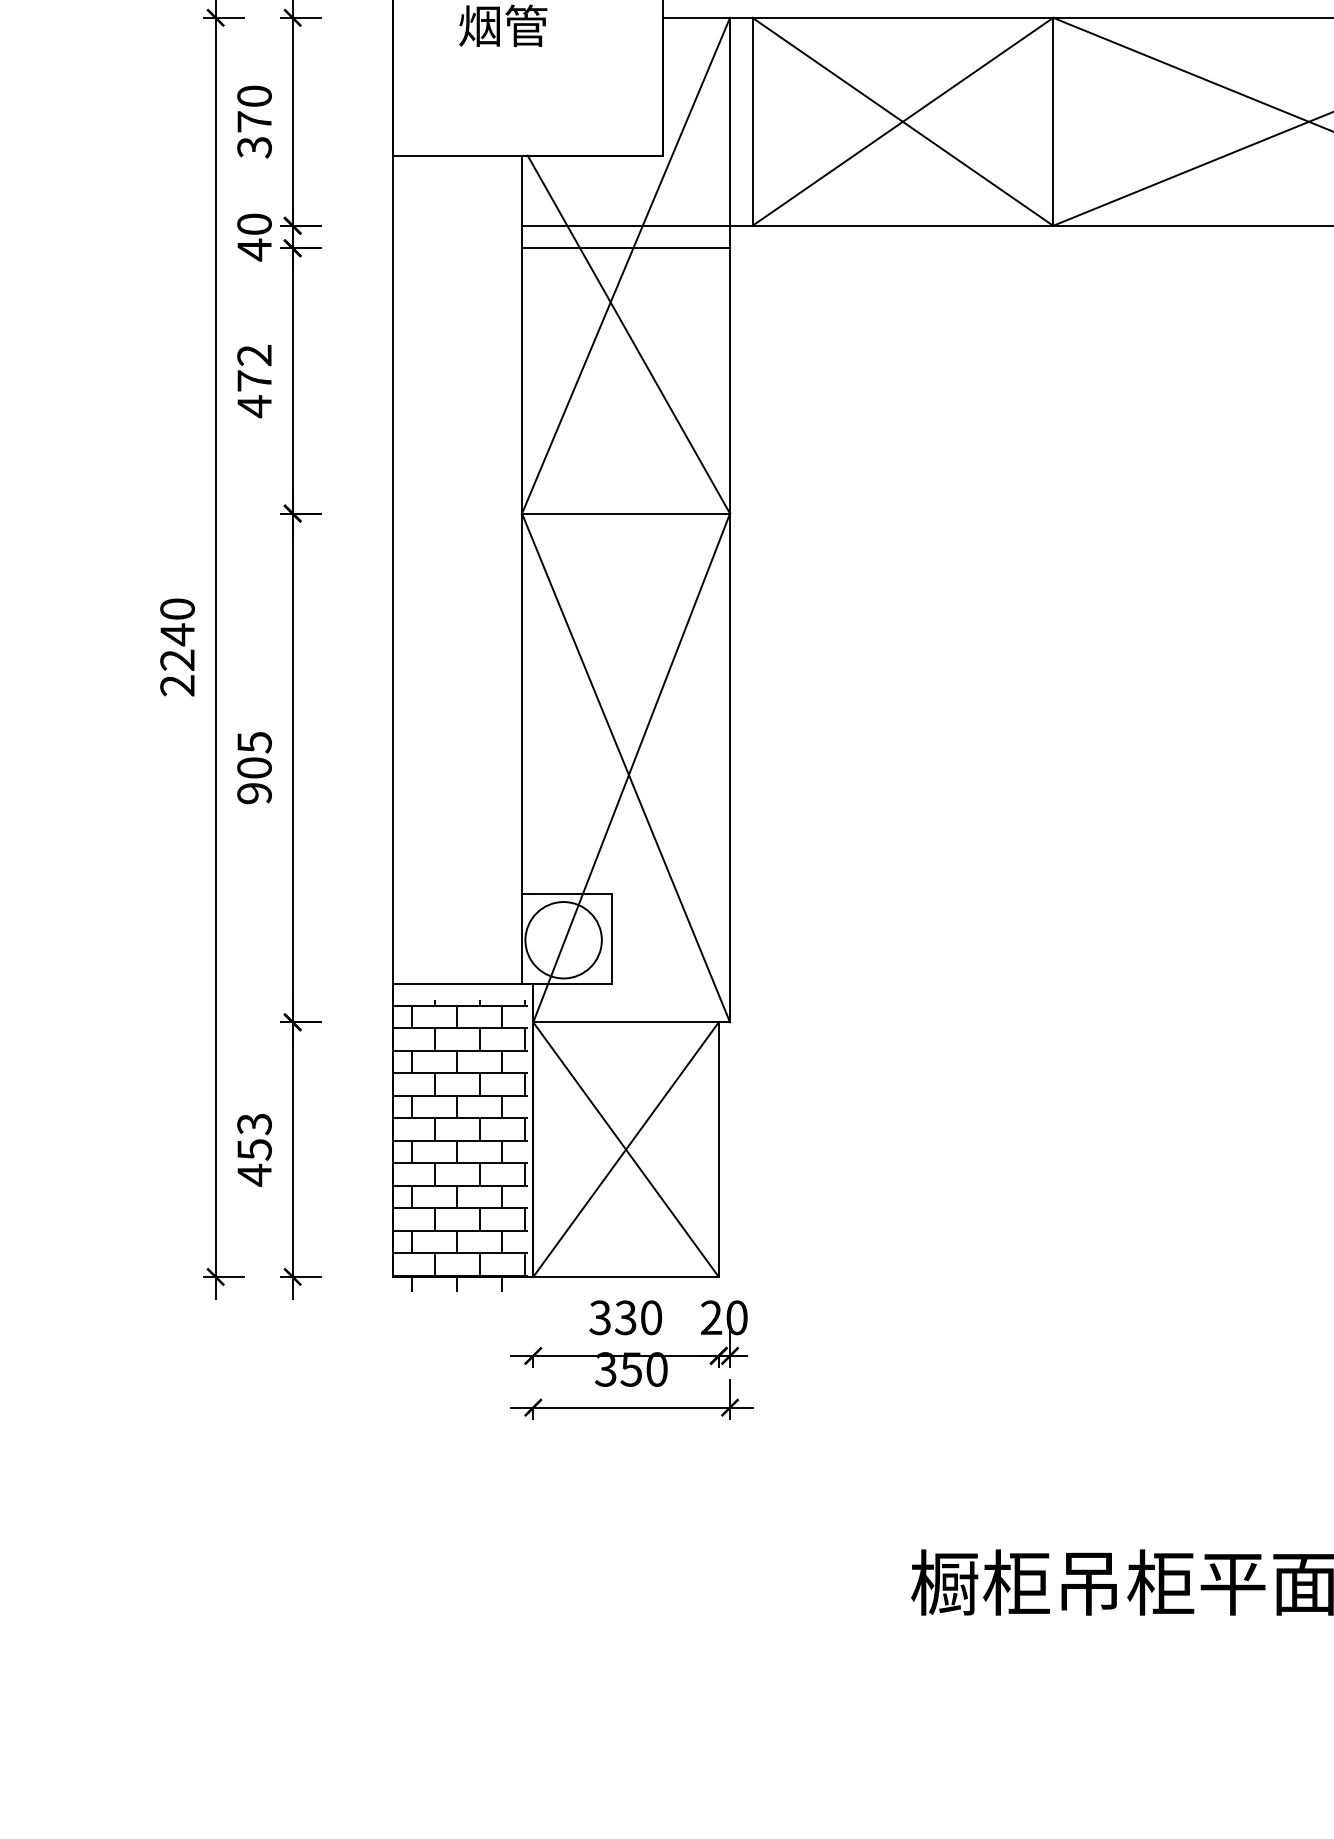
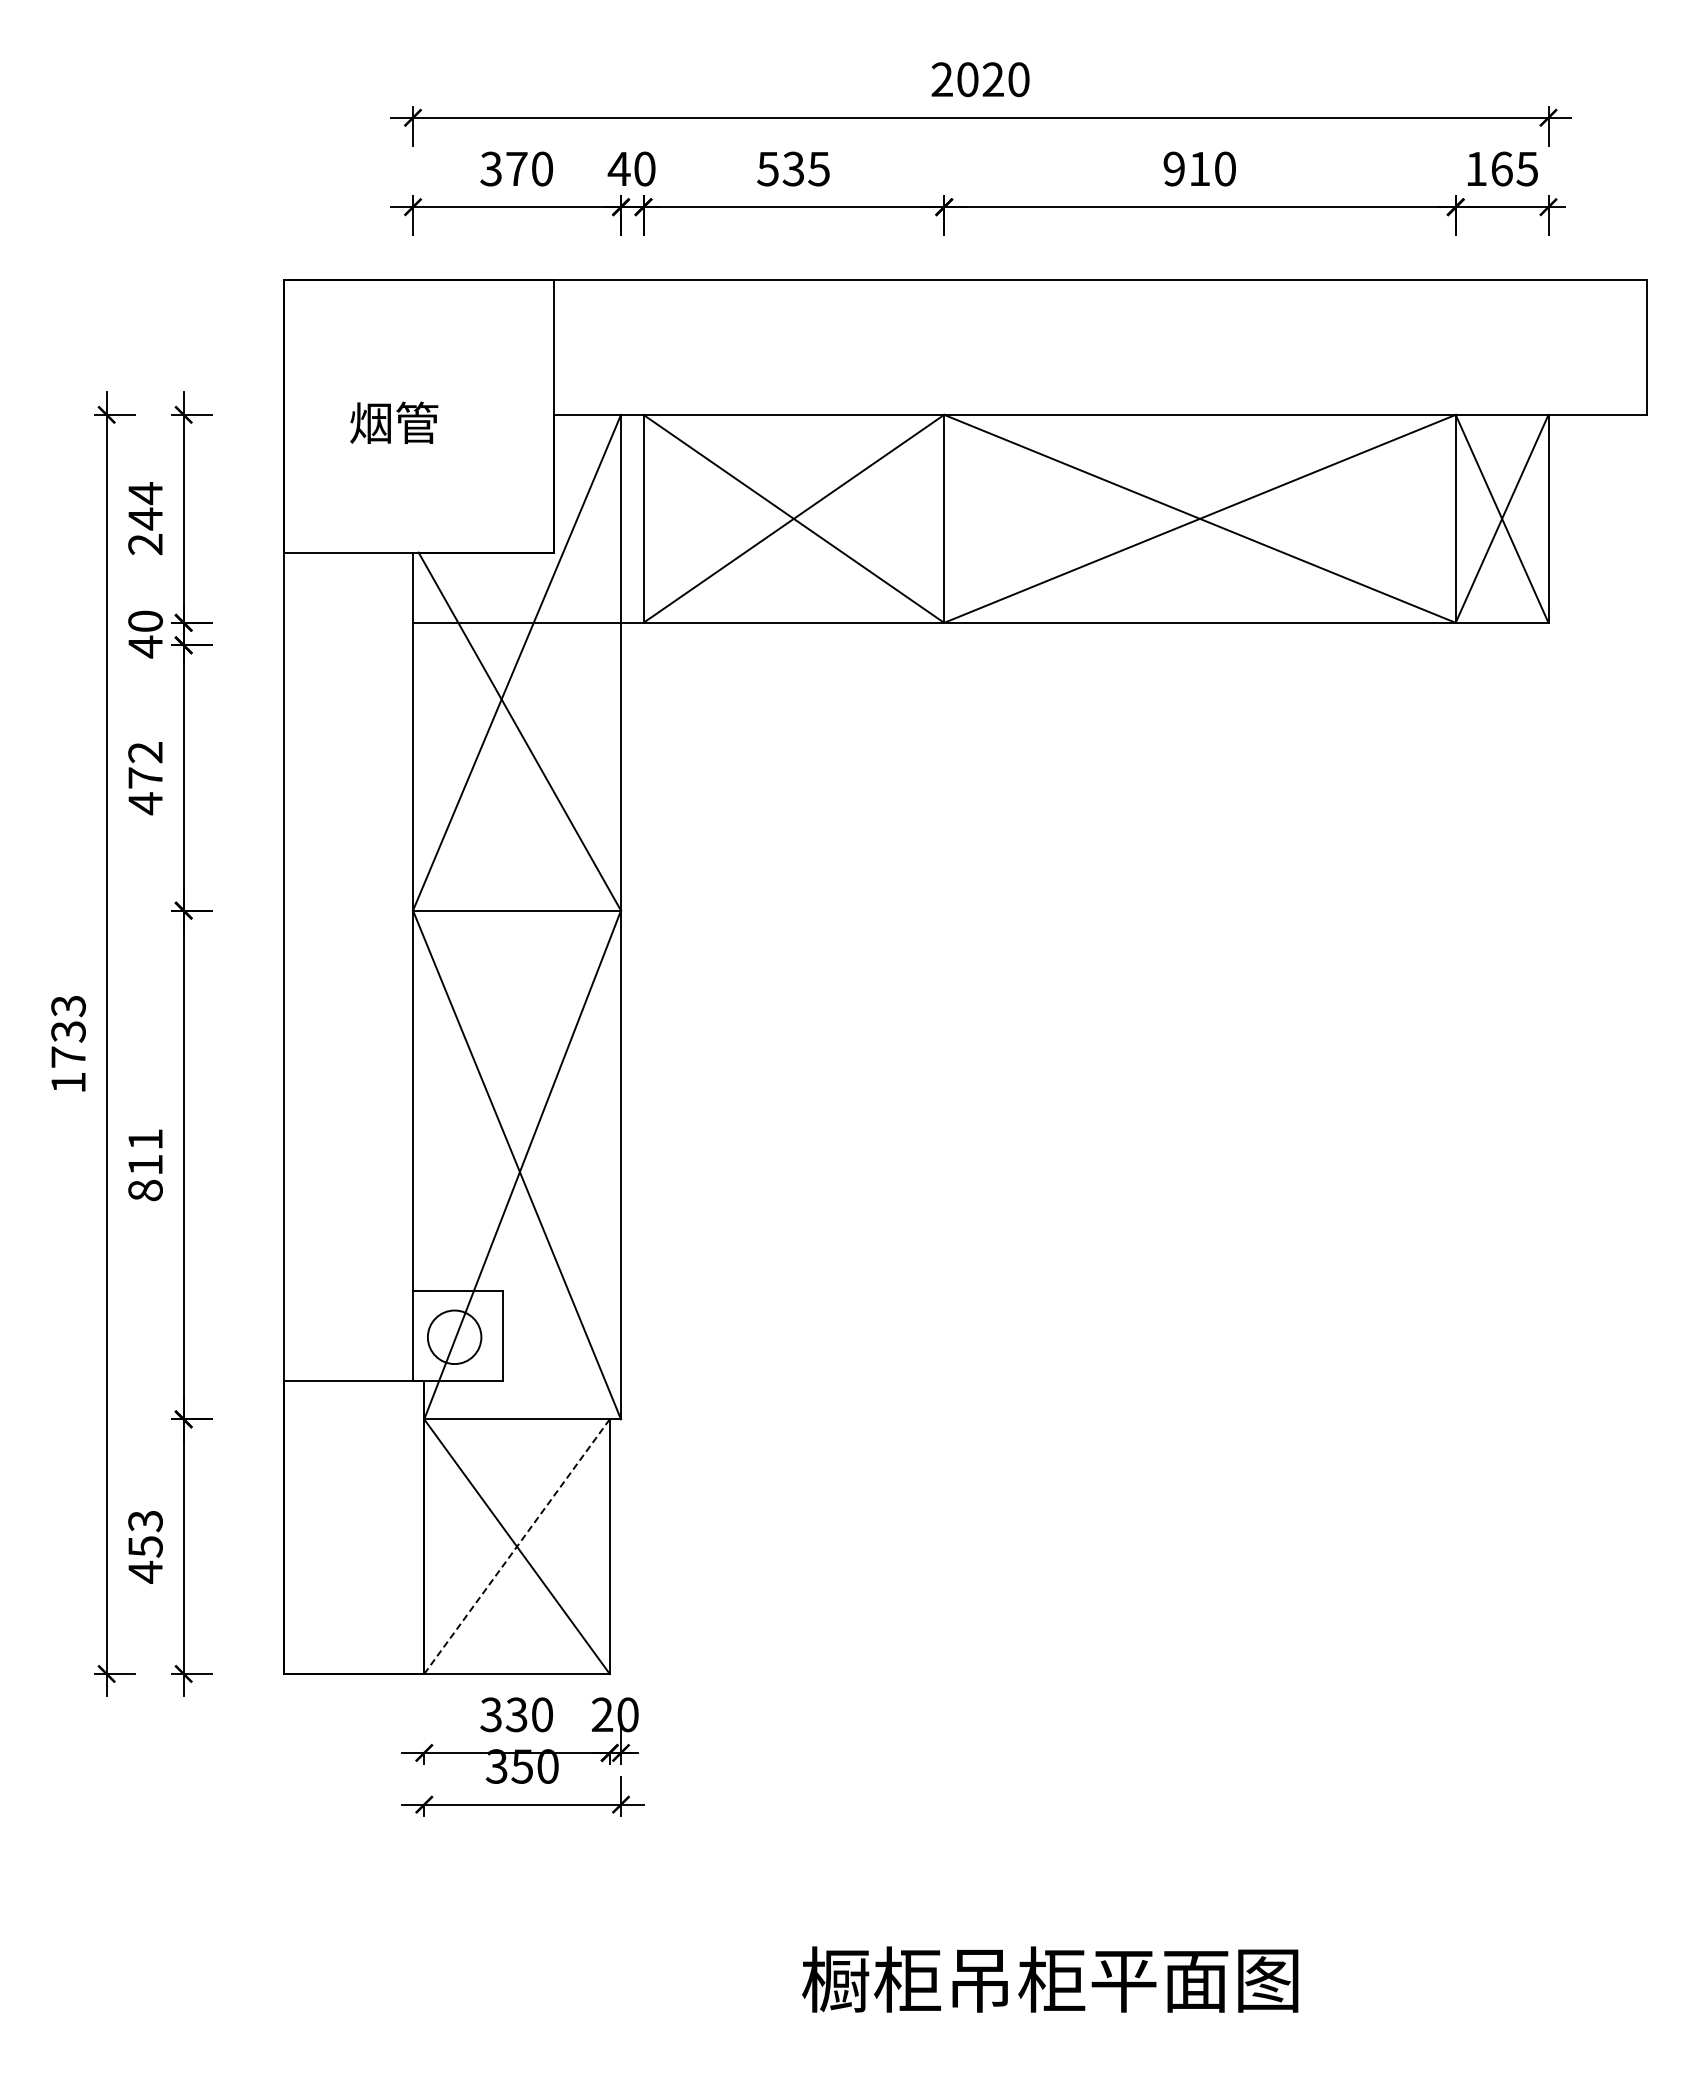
text: (254, 121) -> (145, 518), 370 -> 244
line: (626, 248) -> (517, 645), removed
text: (177, 647) -> (68, 1044), 2240 -> 1733
text: (254, 768) -> (145, 1165), 905 -> 811
circle: (563, 940) -> (454, 1337), size x0.7
hatch: (459, 1145) -> (350, 1542), removed
line: (626, 1149) -> (517, 1546), solid -> dashed

